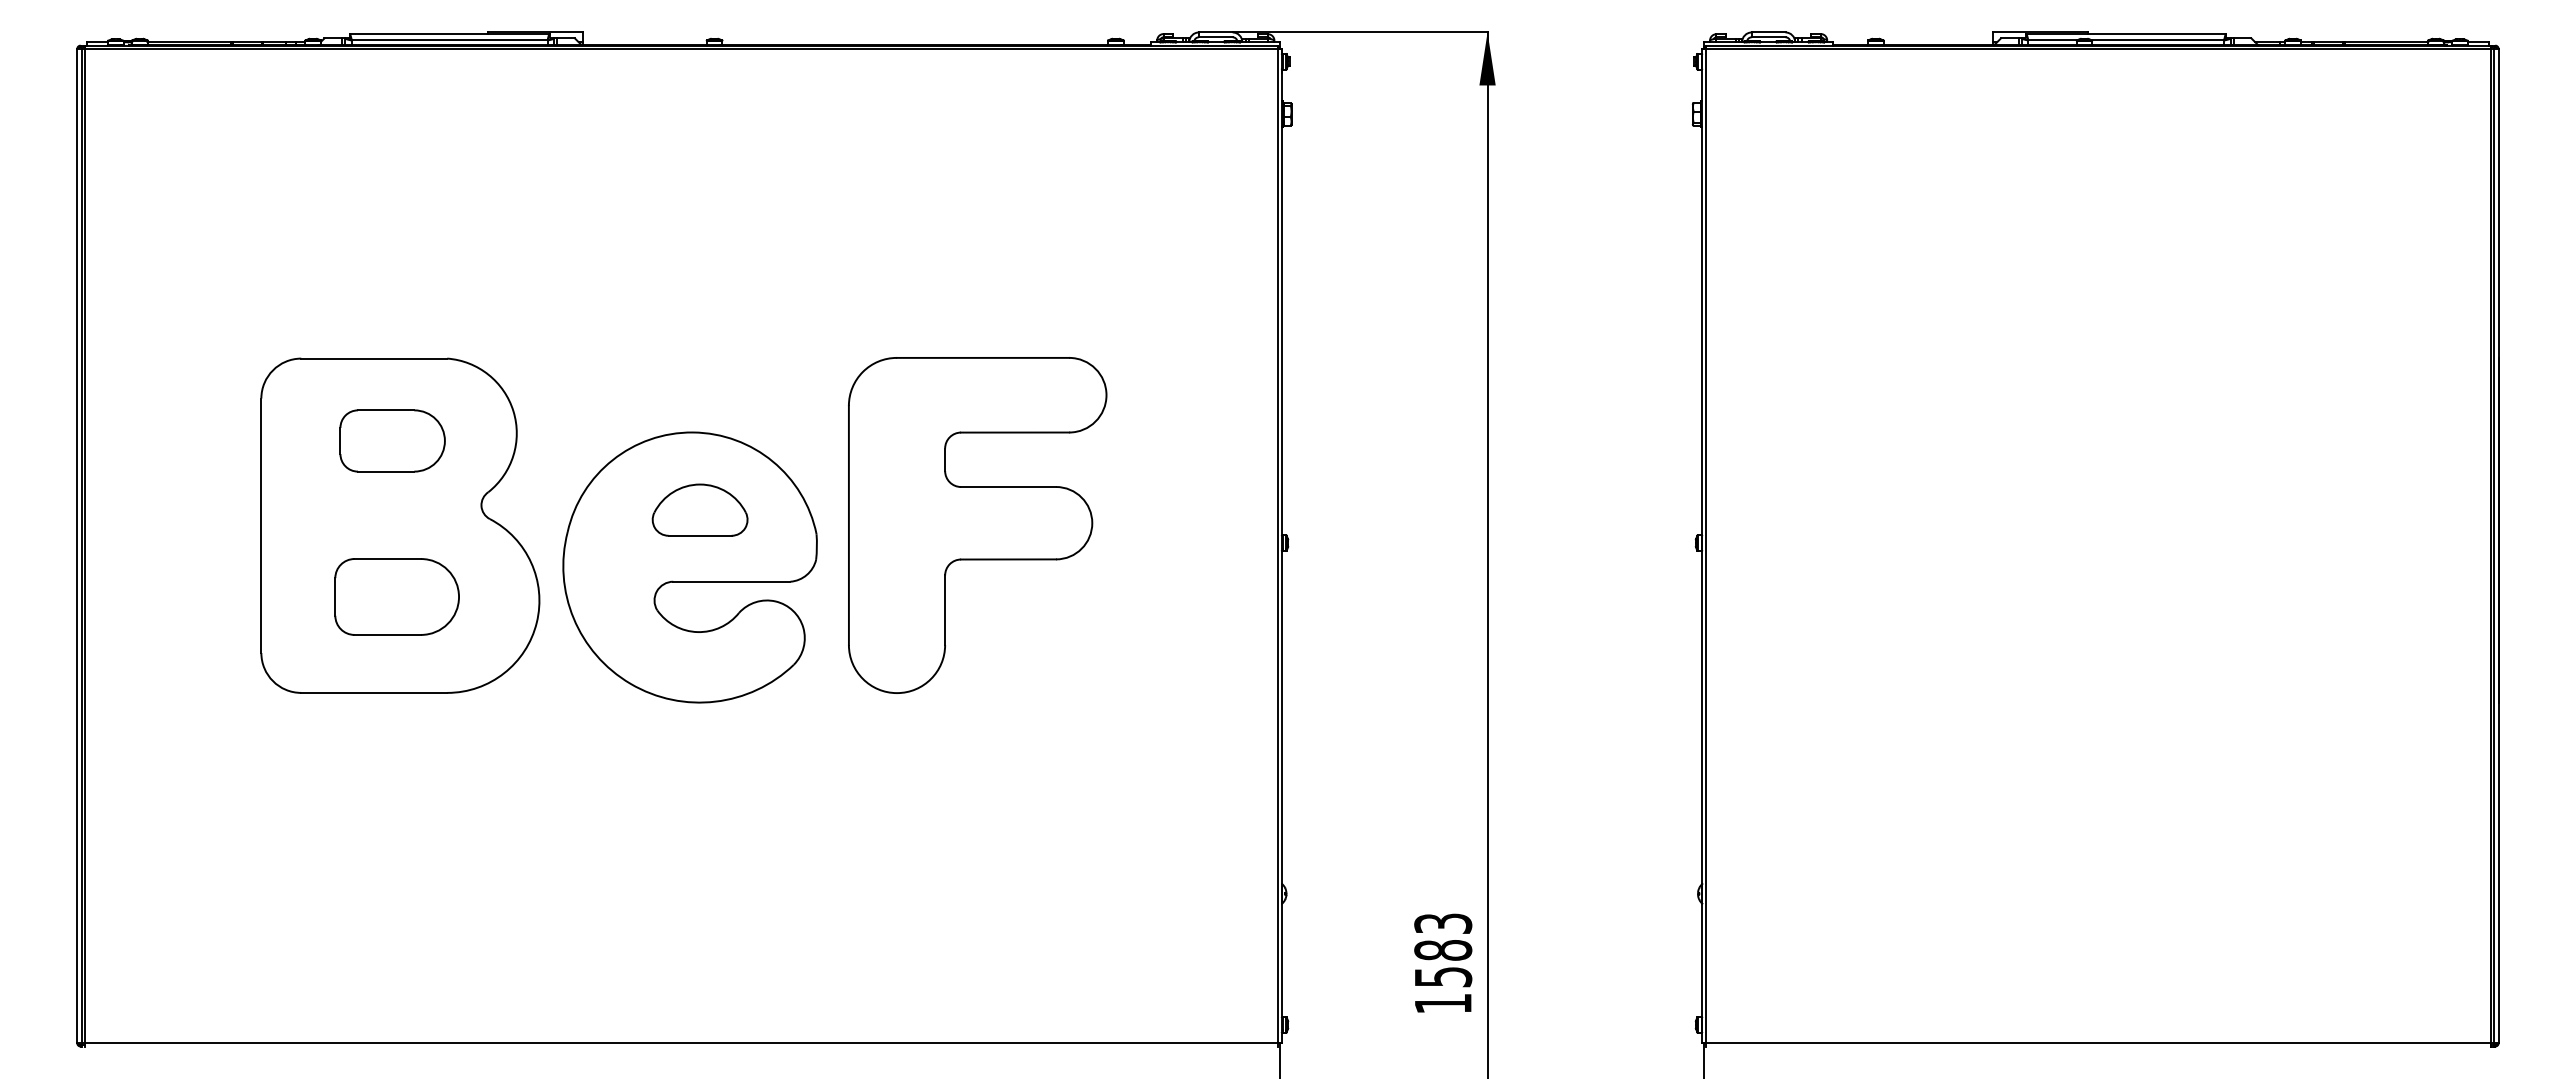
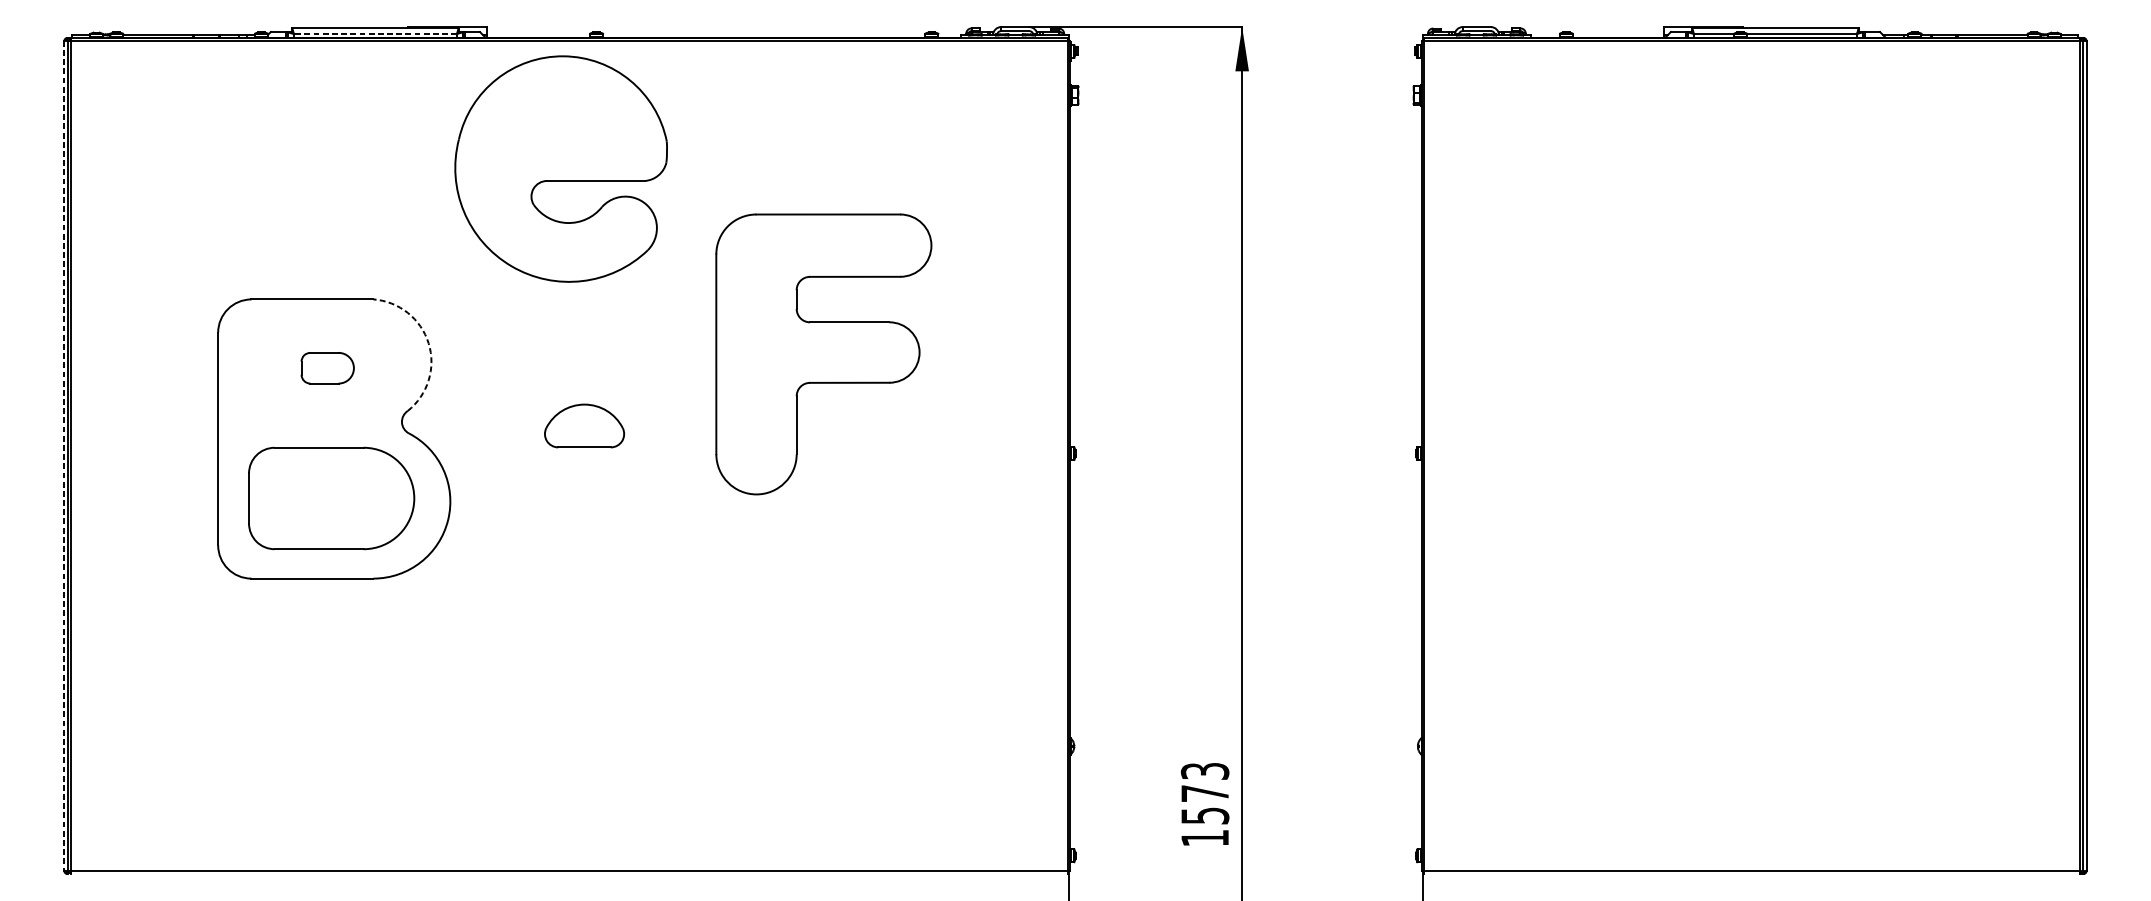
line: (449, 40) -> (375, 33), solid -> dashed
arc: (513, 411) -> (428, 343), solid -> dashed
part: (392, 440) -> (327, 367), size x0.6
part: (977, 525) -> (823, 354), moved
line: (77, 546) -> (64, 456), solid -> dashed
part: (689, 567) -> (560, 169), moved
part: (396, 596) -> (331, 498), size x1.6
text: (1443, 950) -> (1205, 793), 1583 -> 1573

